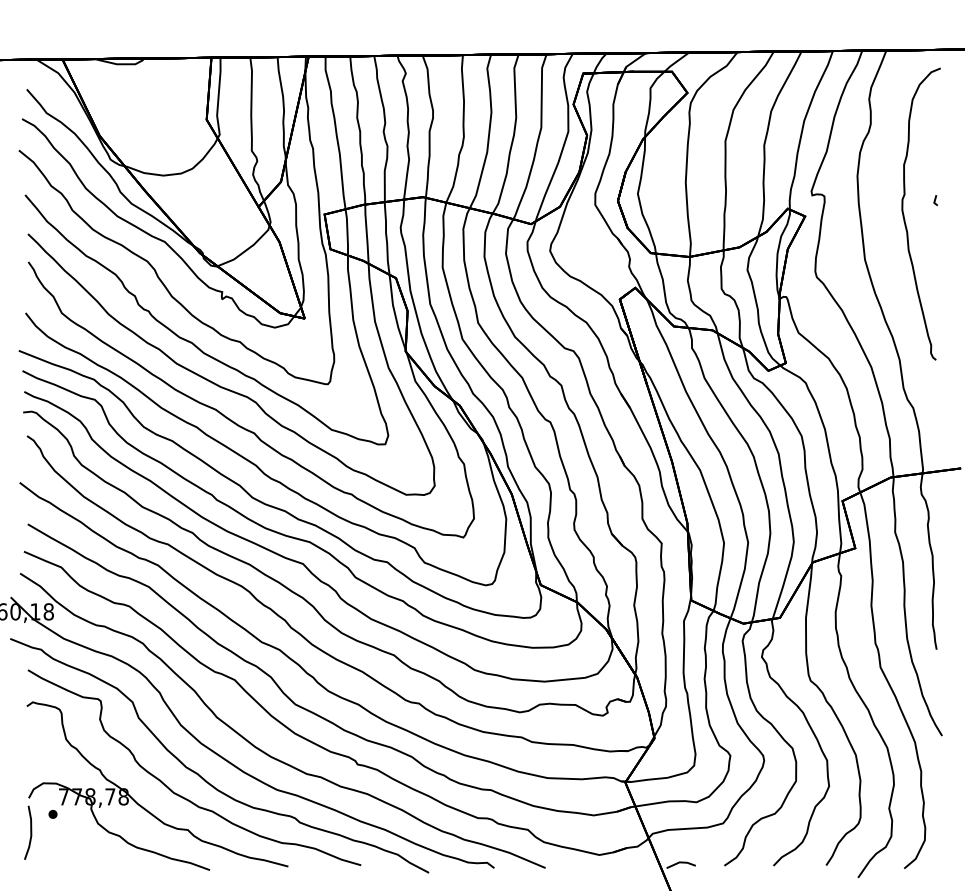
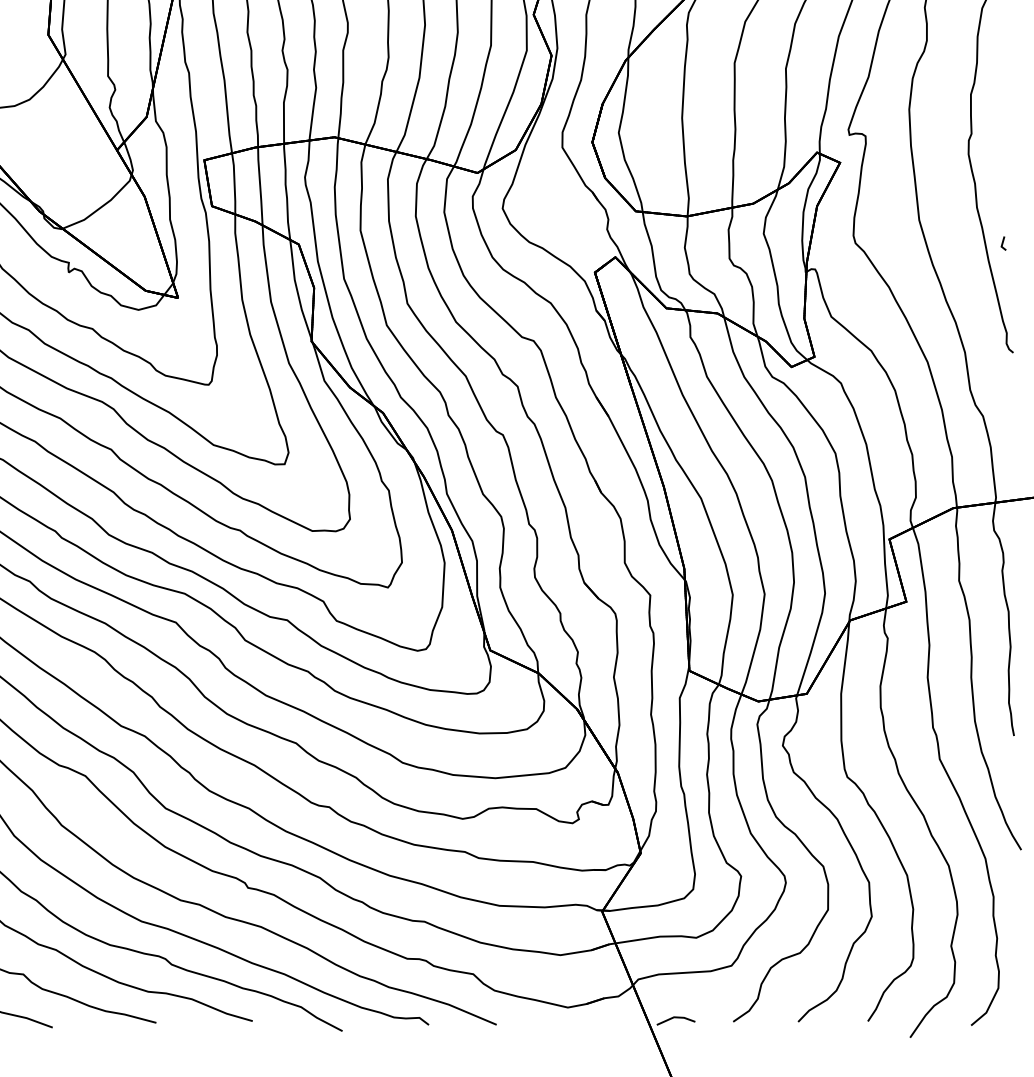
part: (935, 200) -> (1003, 243), moved

